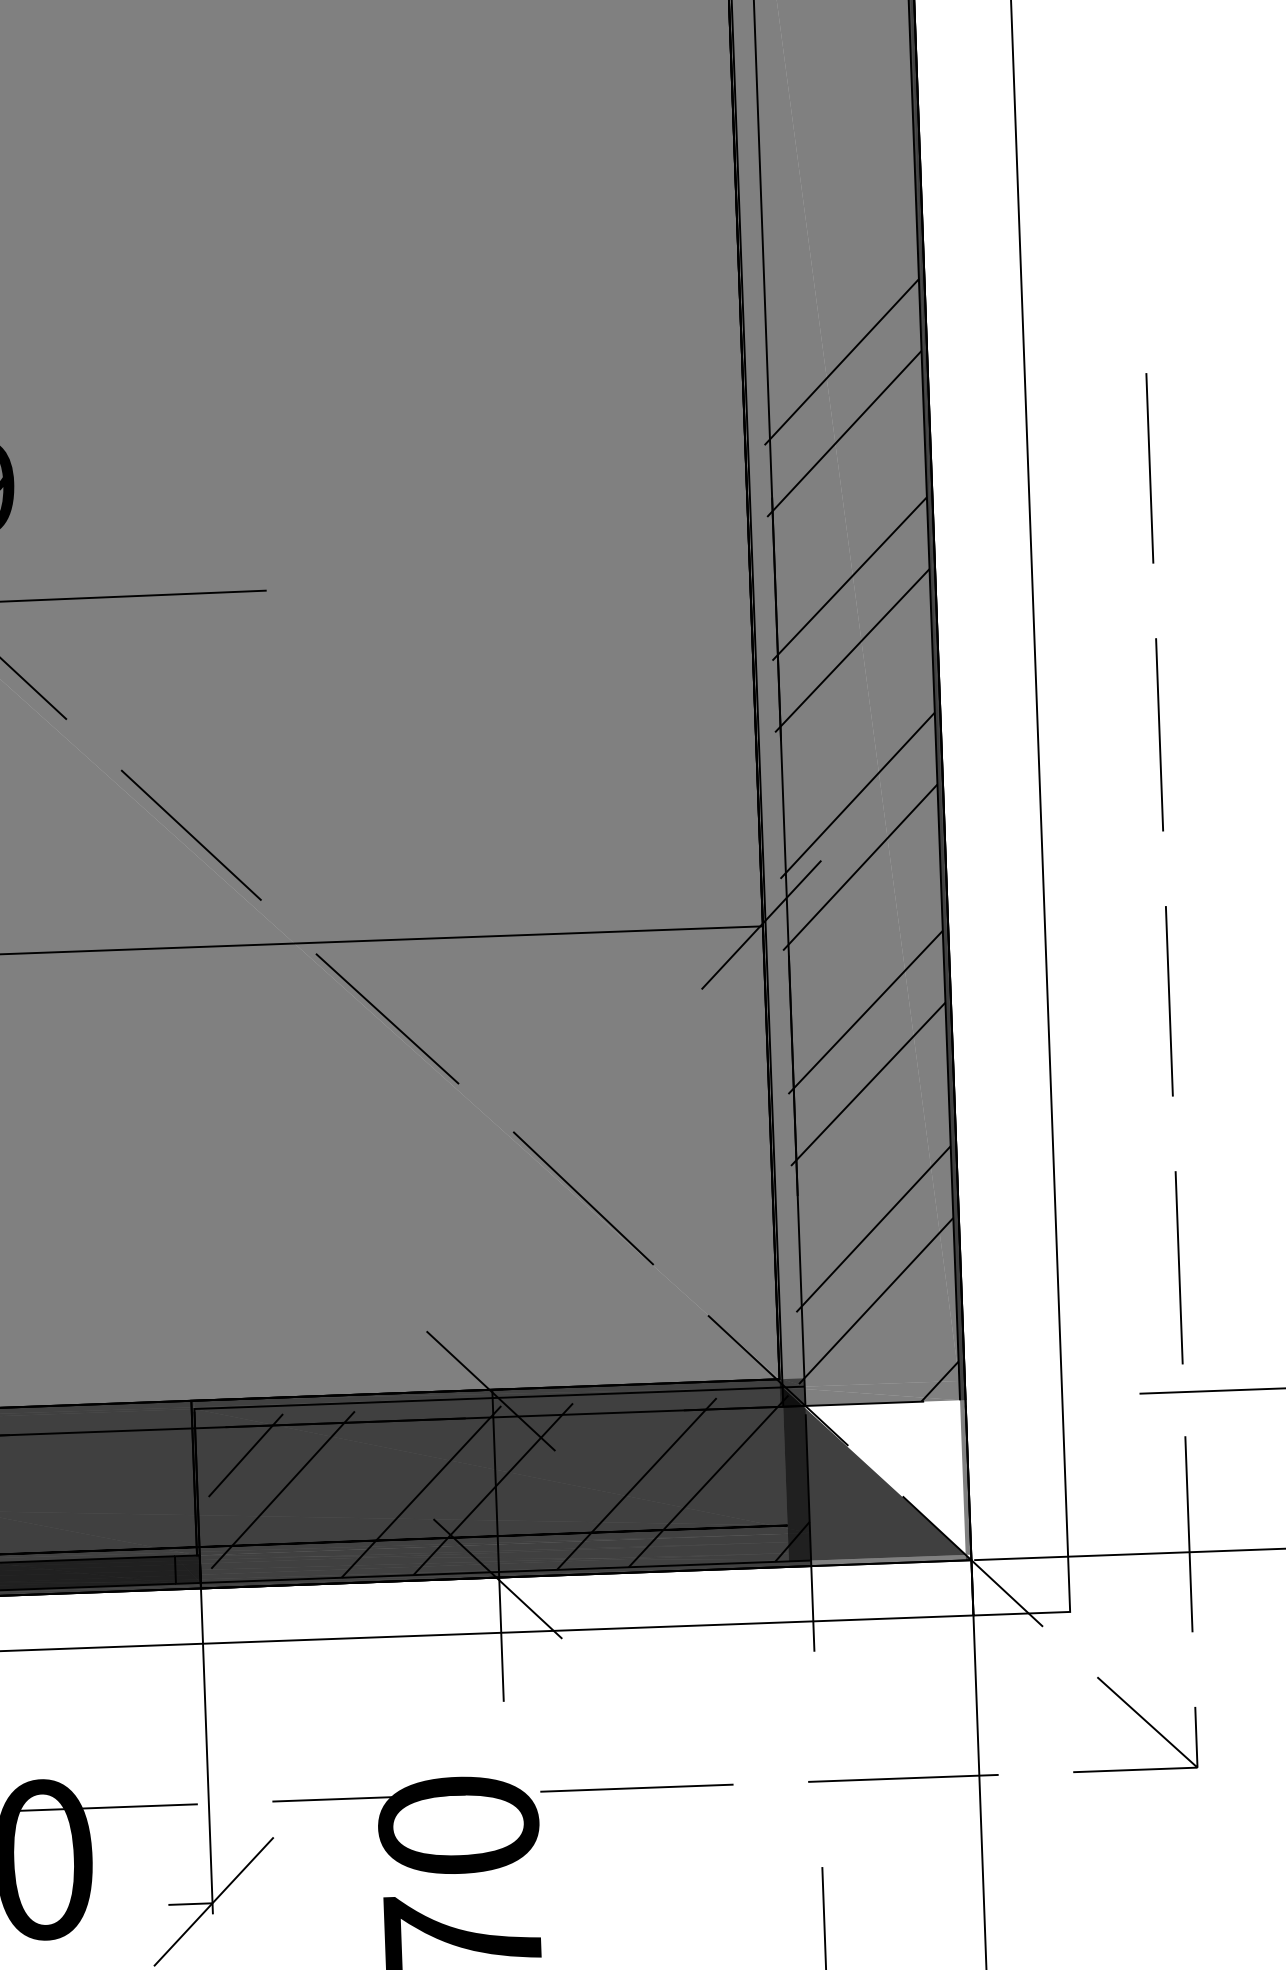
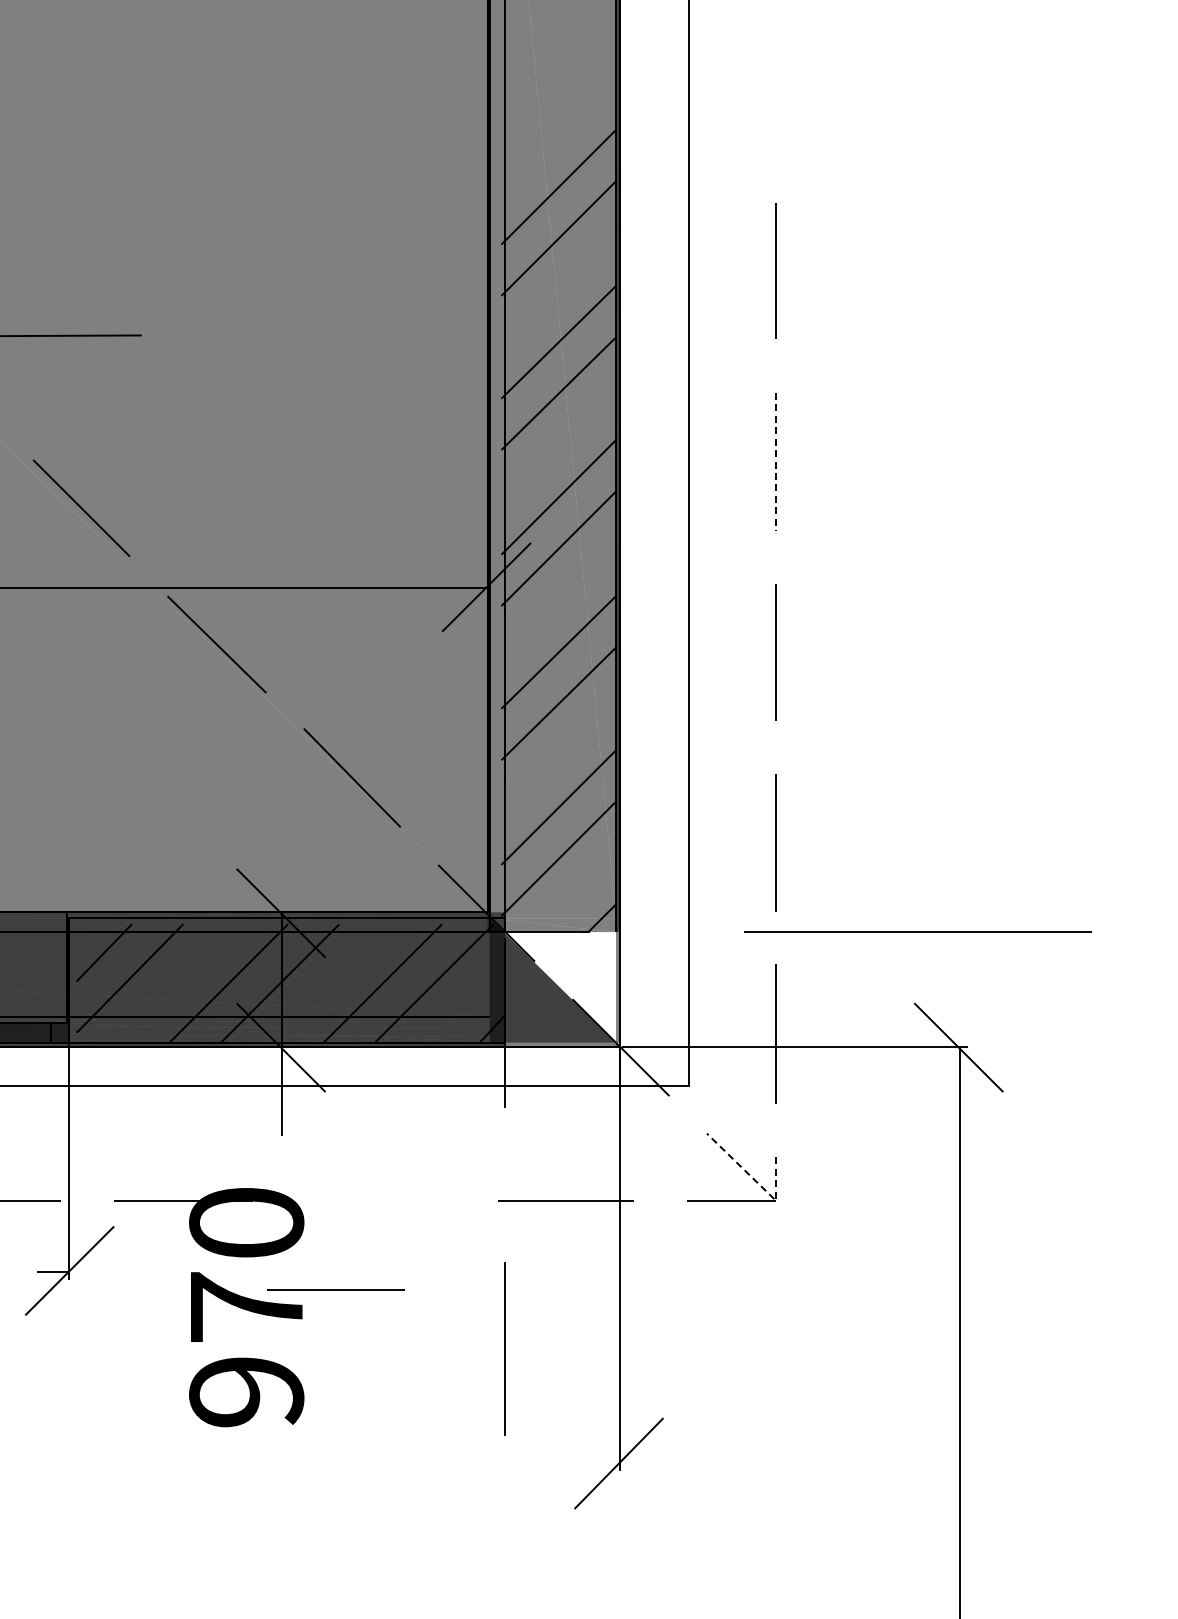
line: (1160, 735) -> (776, 462), solid -> dashed
line: (1170, 1742) -> (757, 1182), solid -> dashed
line: (636, 1787) -> (335, 1289), moved

